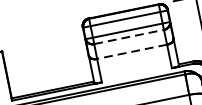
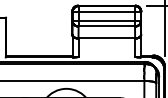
line: (129, 36) -> (107, 26), dashed -> solid
line: (131, 51) -> (106, 38), dashed -> solid

